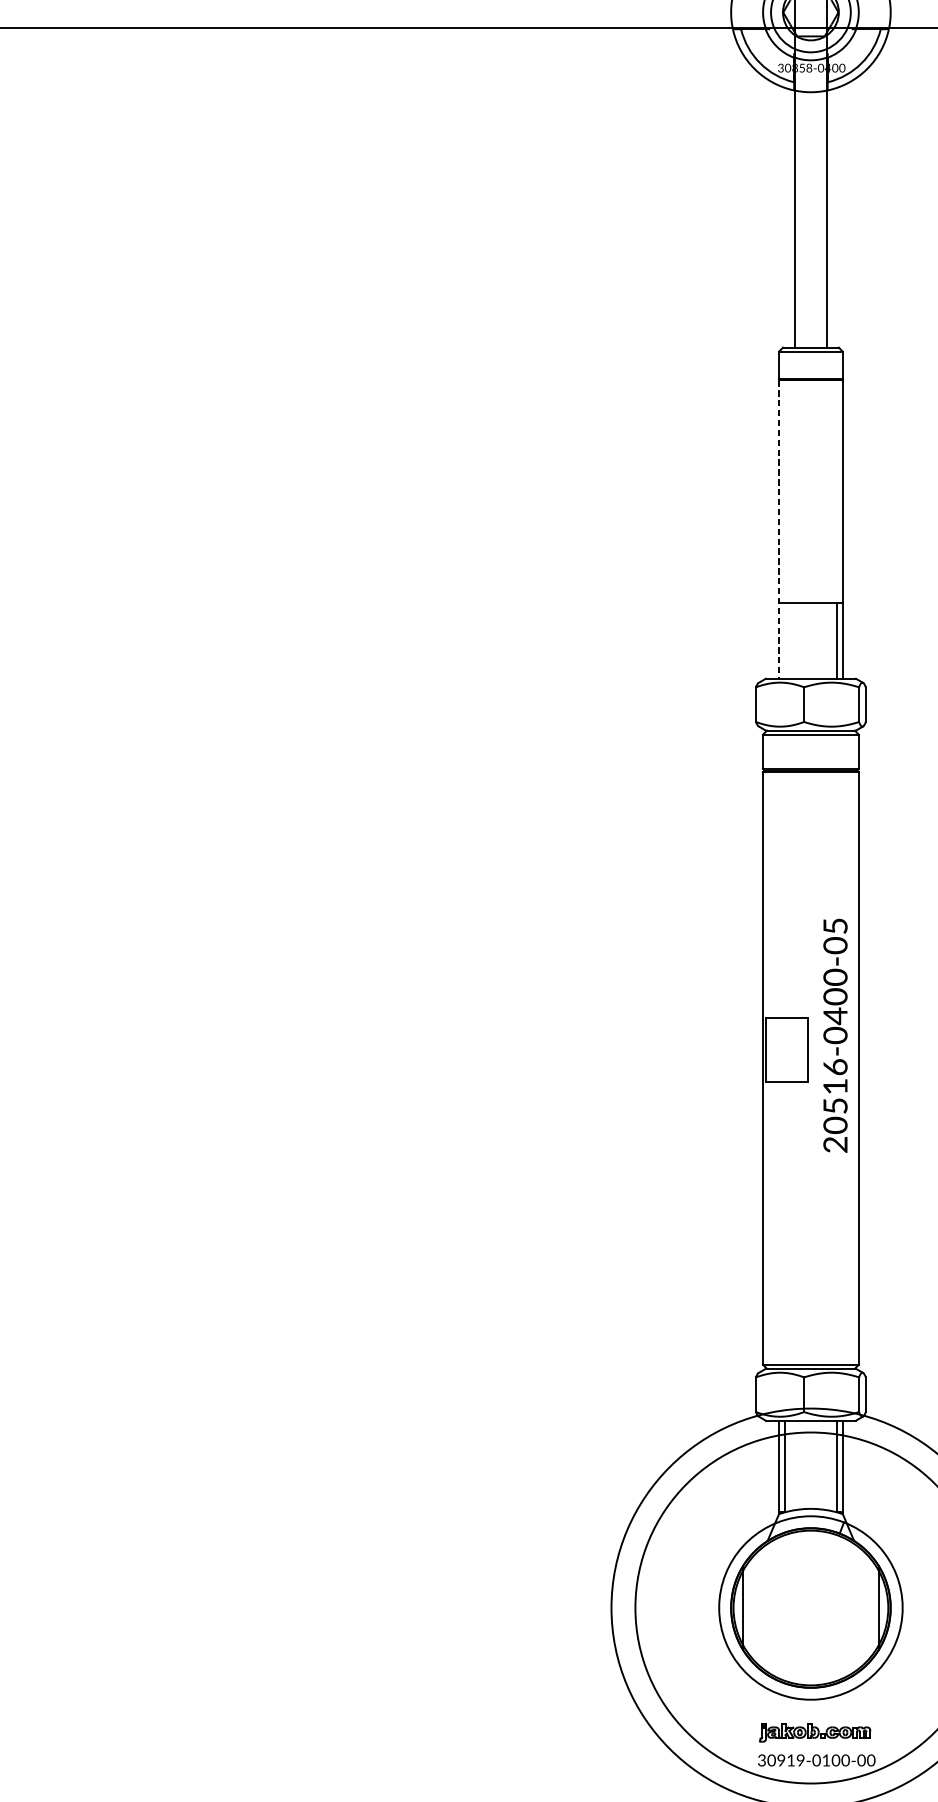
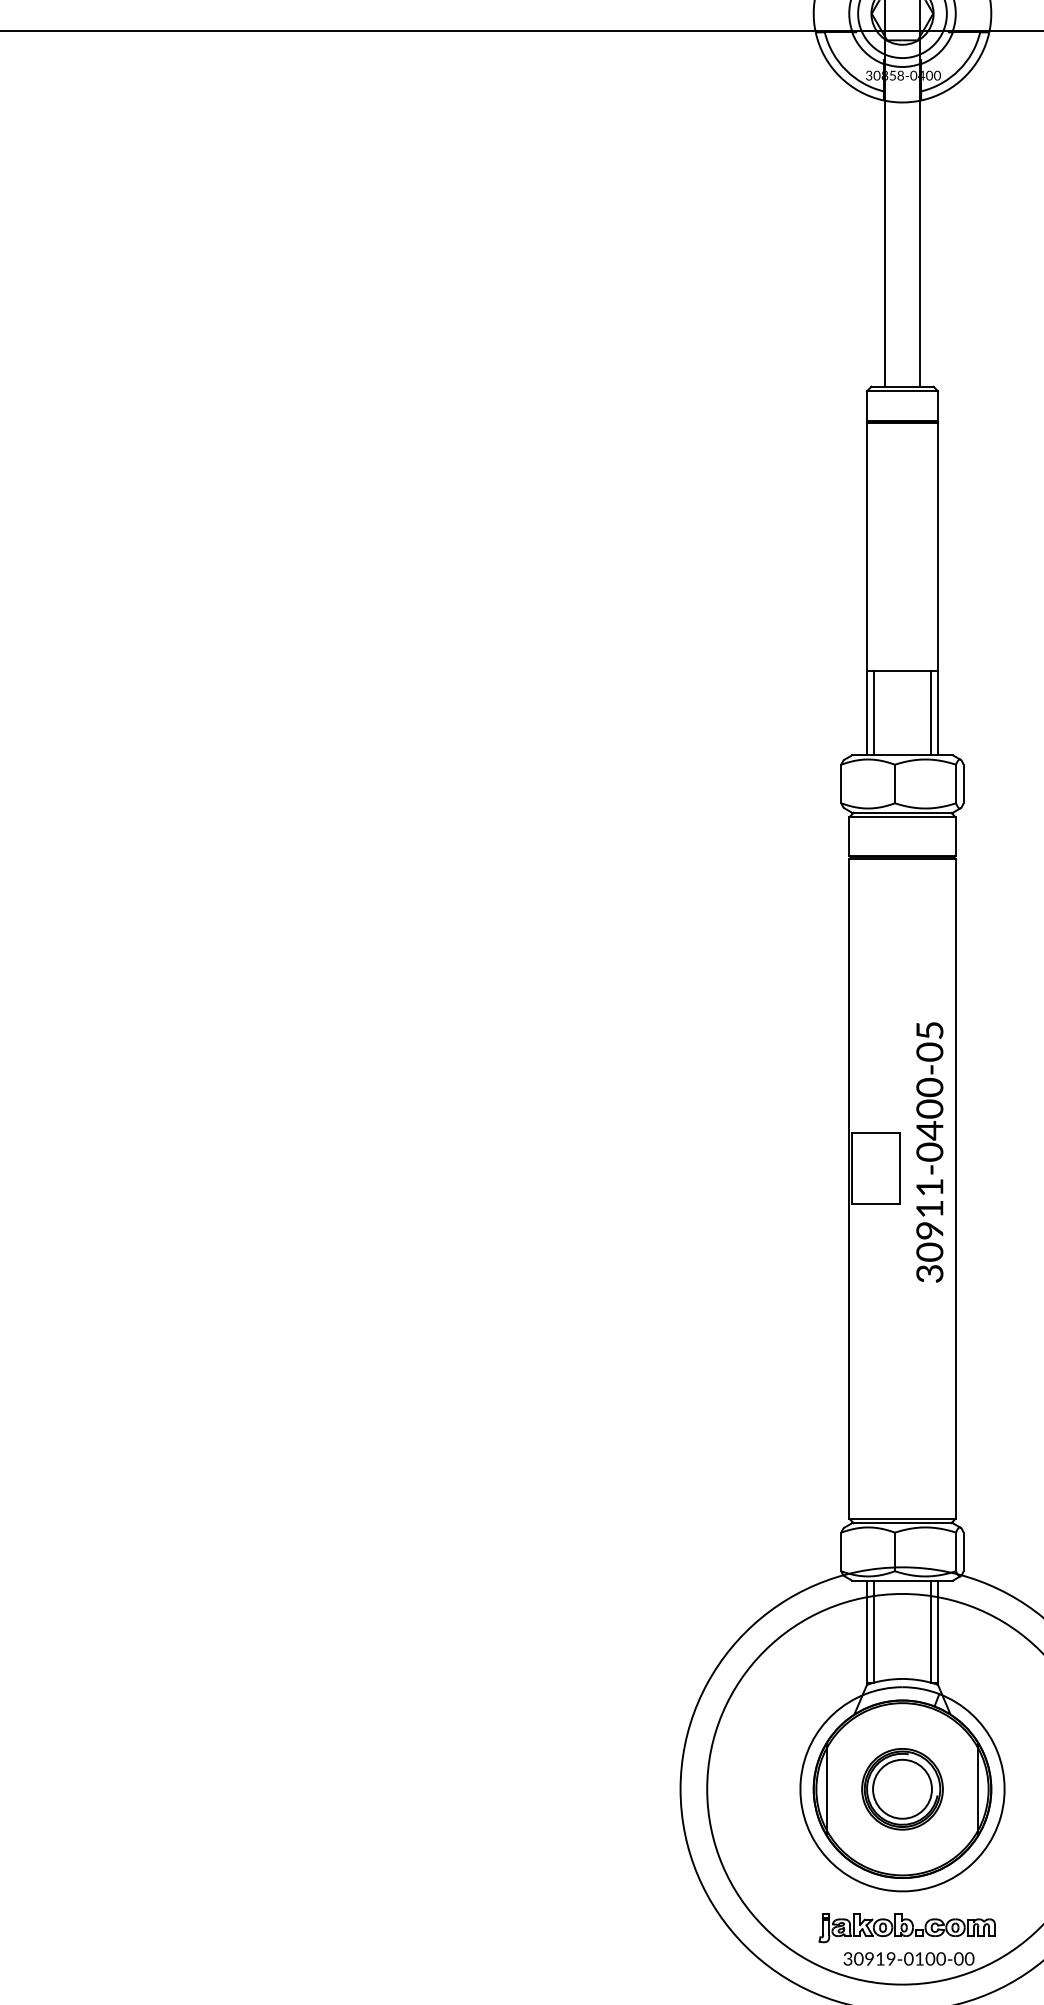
line: (779, 529) -> (867, 589), dashed -> solid
line: (784, 640) -> (873, 712), added
text: (835, 1105) -> (929, 1230), 20516-0400-05 -> 30911-0400-05
part: (810, 1608) -> (902, 1789), added
part: (814, 1733) -> (906, 1928), size x1.43

